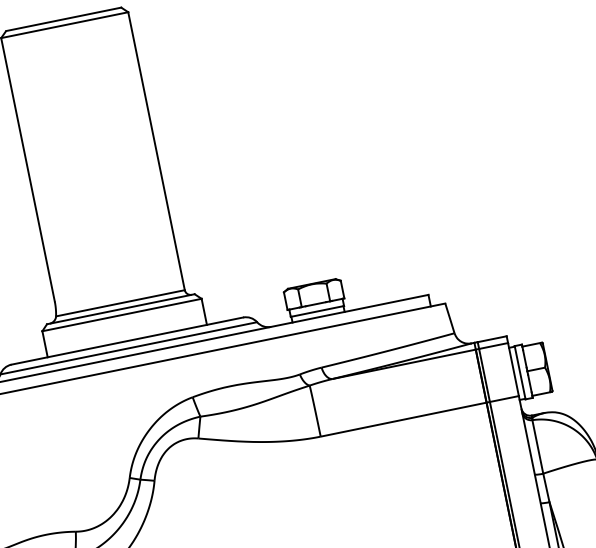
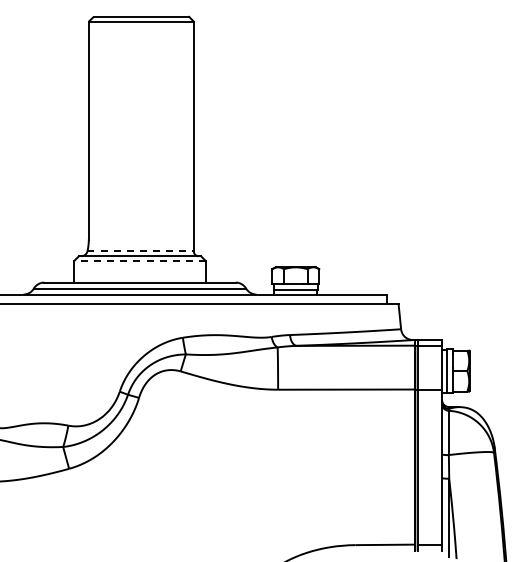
line: (121, 303) -> (141, 251), solid -> dashed
line: (122, 315) -> (140, 261), solid -> dashed

